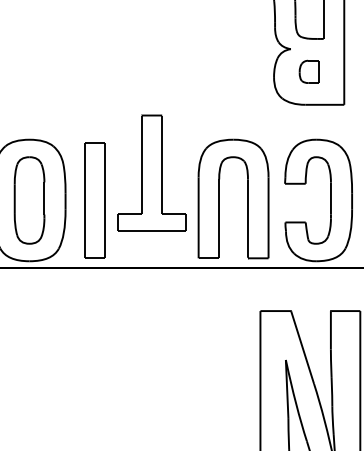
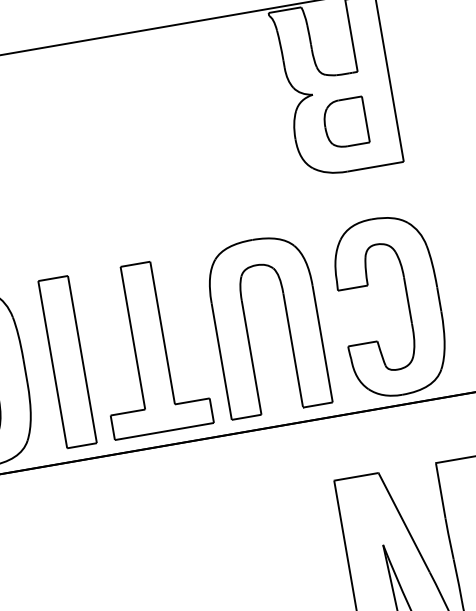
part: (309, 71) -> (345, 122), size x1.43
part: (151, 172) -> (149, 346), moved

